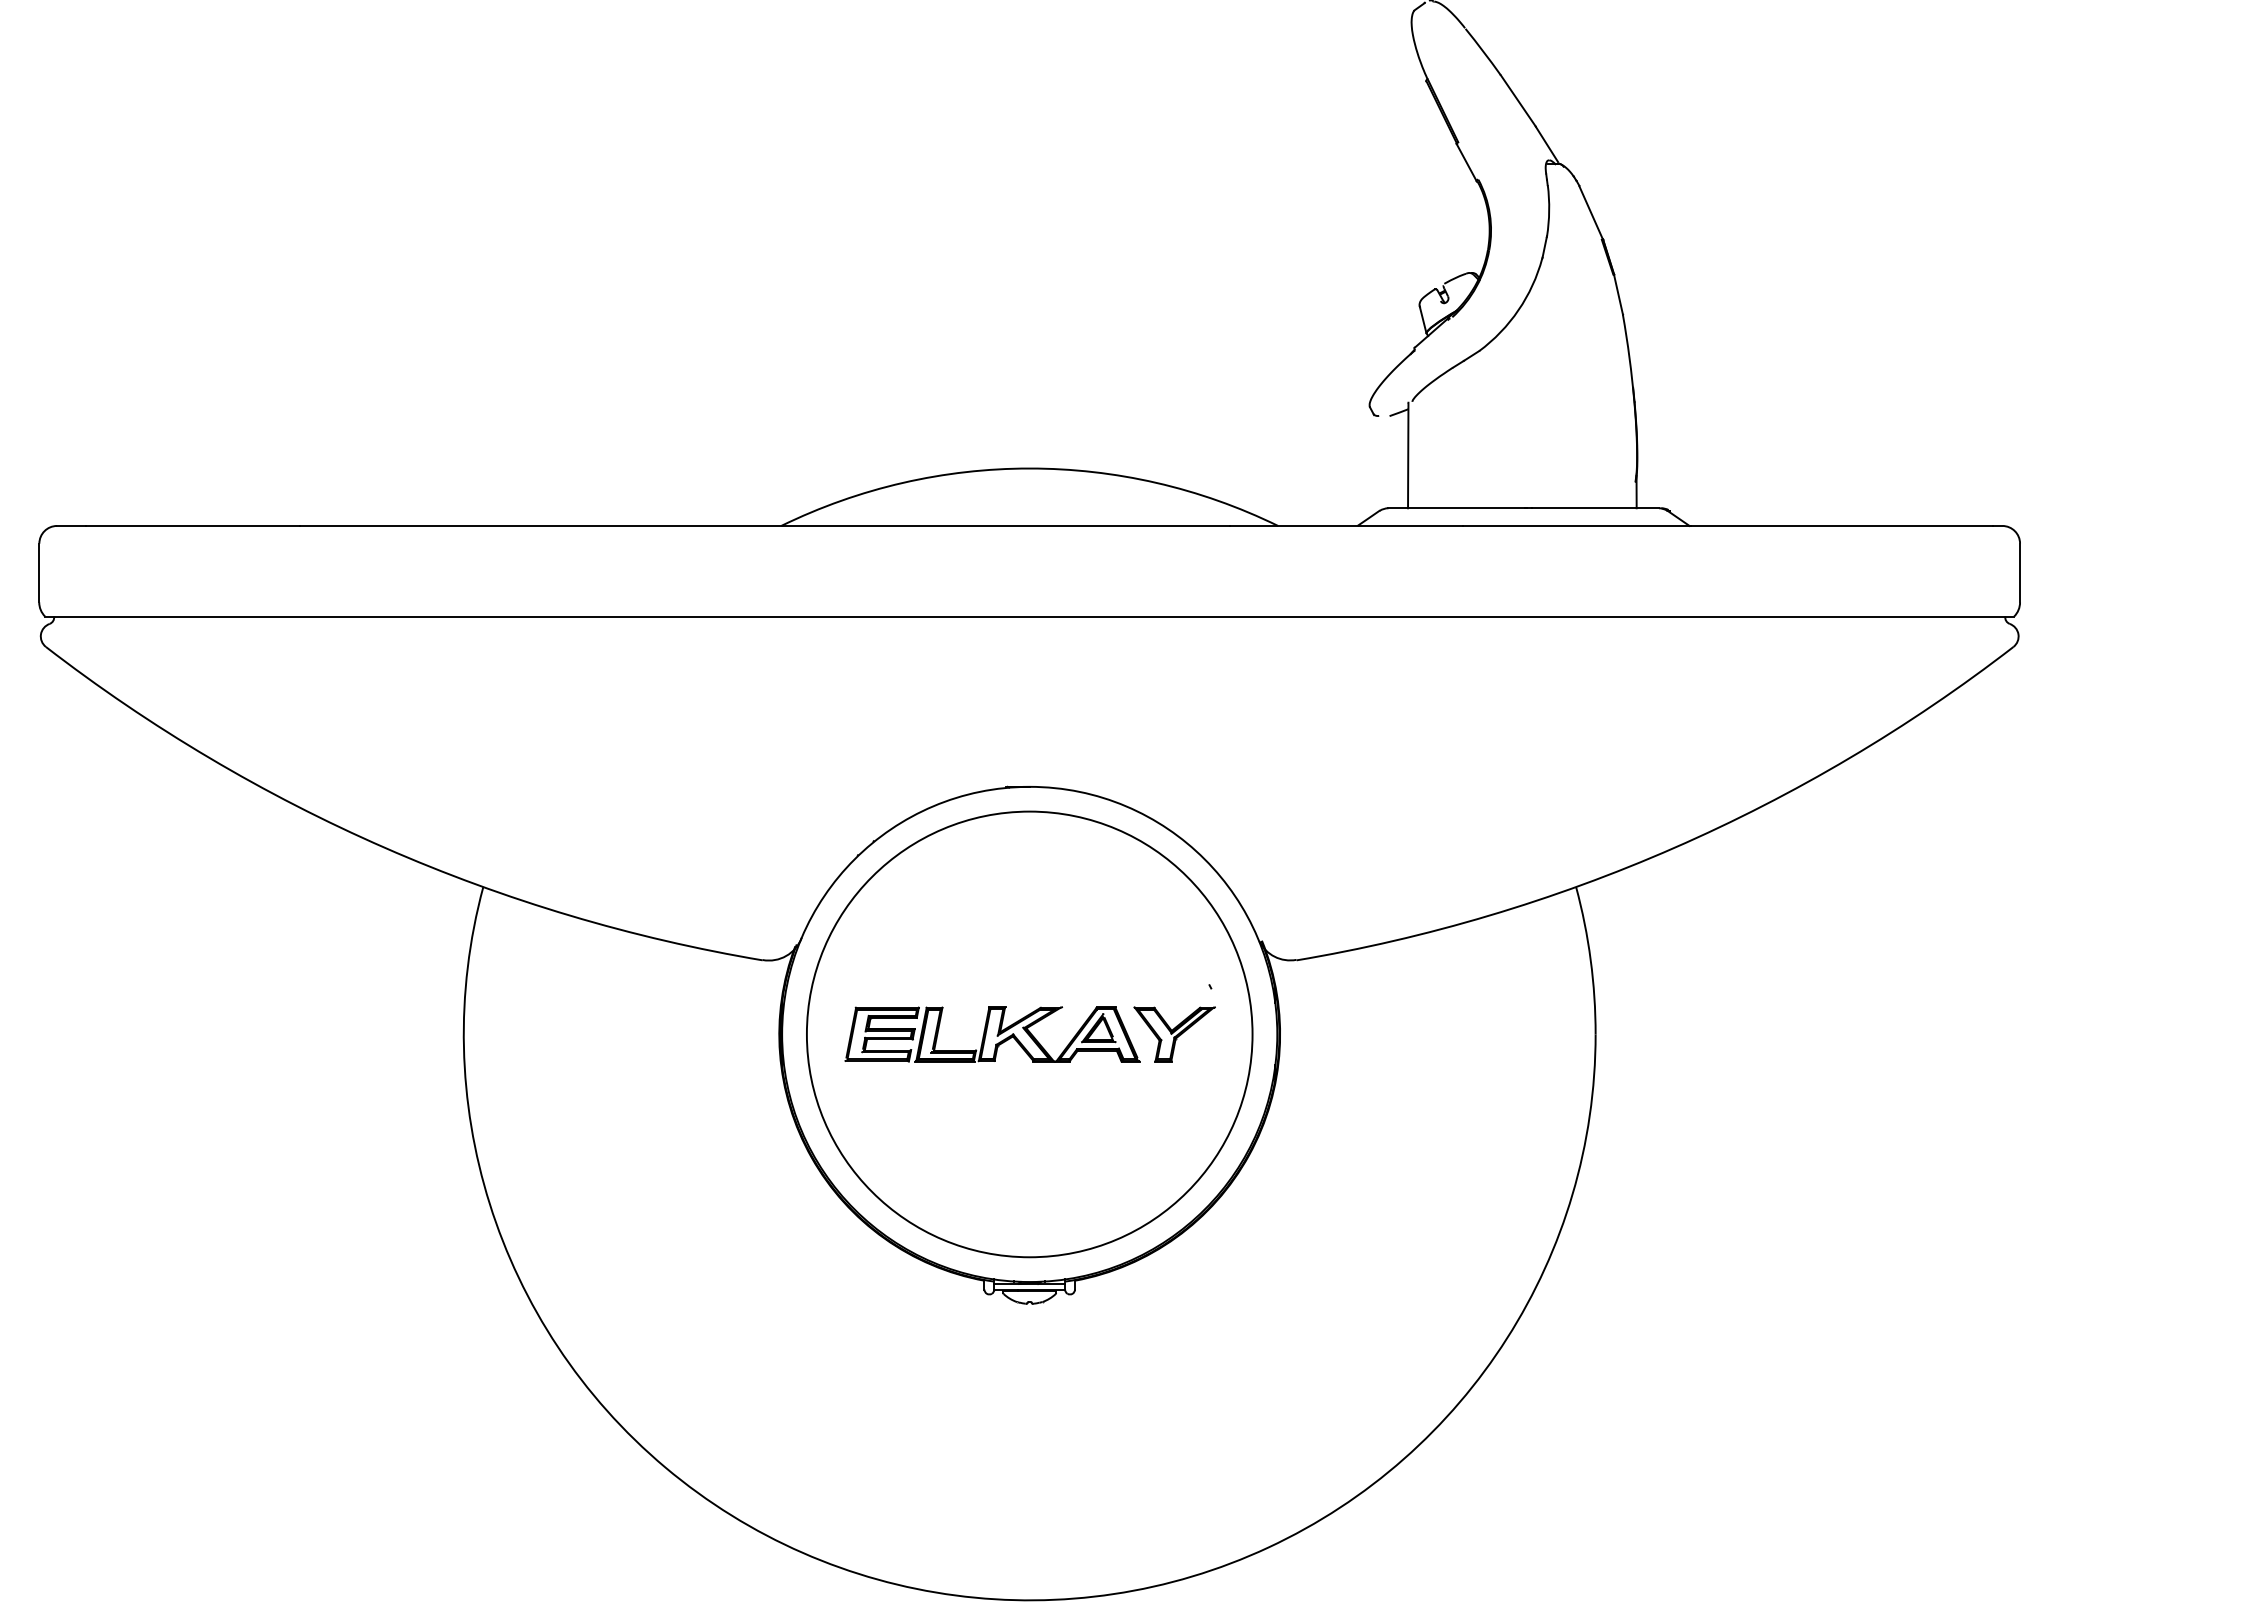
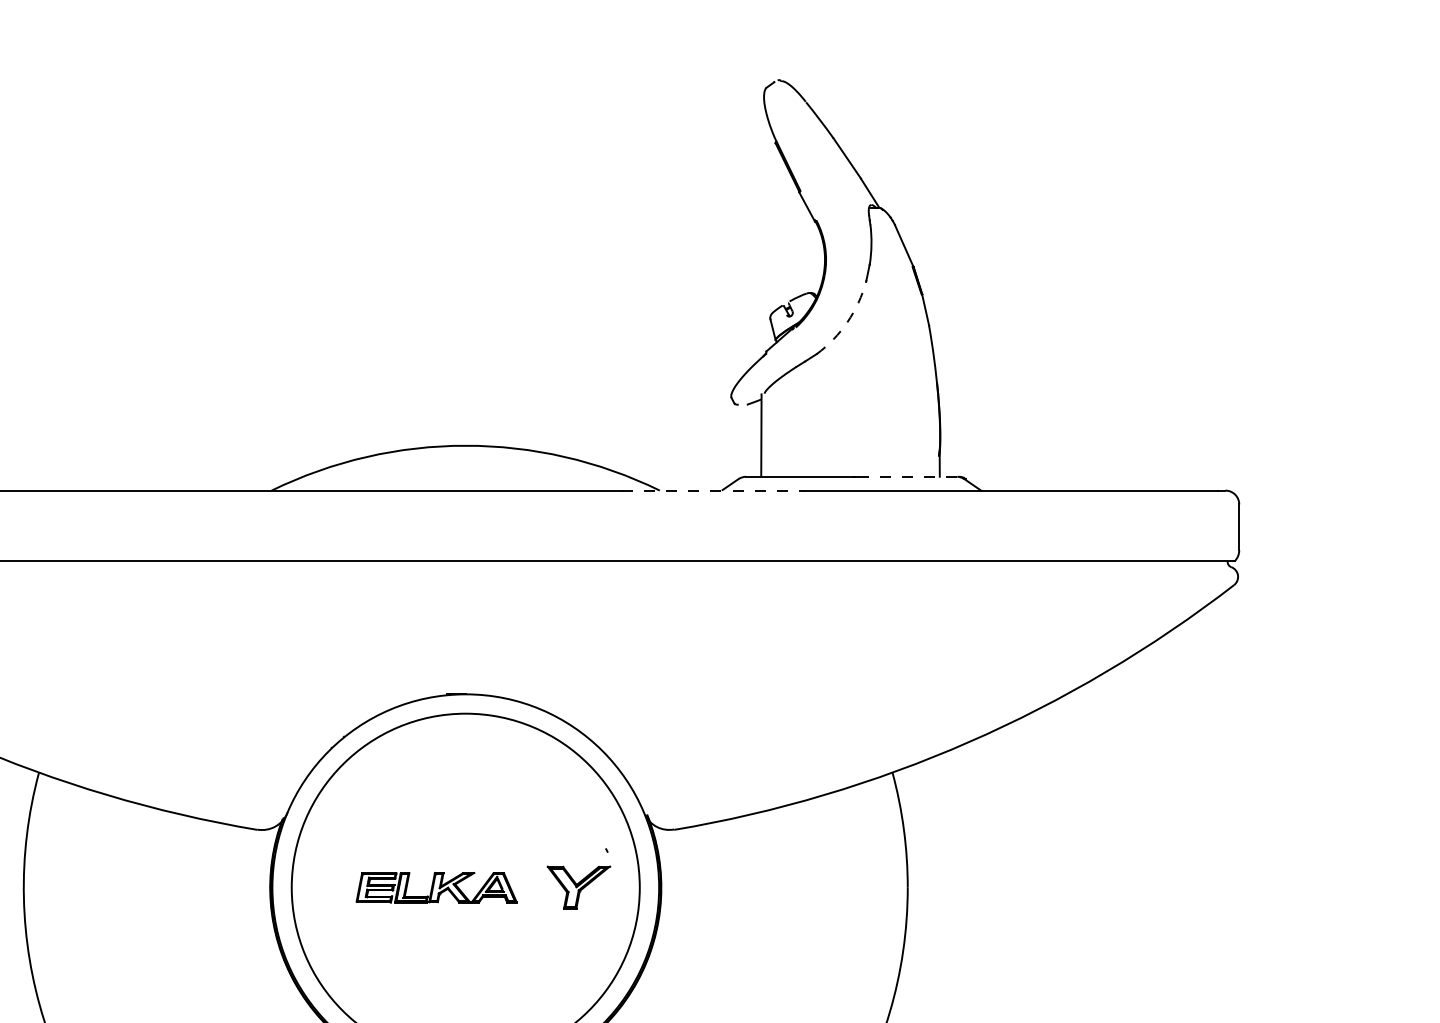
arc: (1518, 310) -> (847, 322), solid -> dashed
line: (1595, 508) -> (907, 476), solid -> dashed
line: (1346, 525) -> (713, 490), solid -> dashed
part: (992, 1034) -> (436, 887), size x0.7

